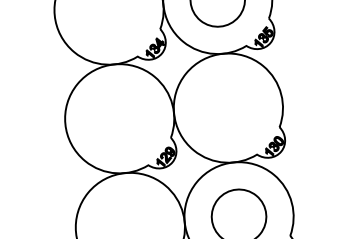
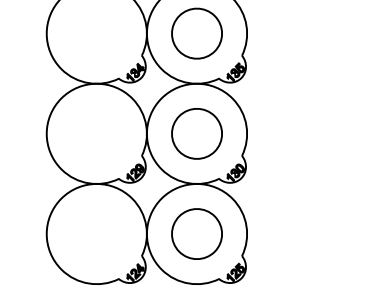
part: (227, 107) -> (196, 133), added

